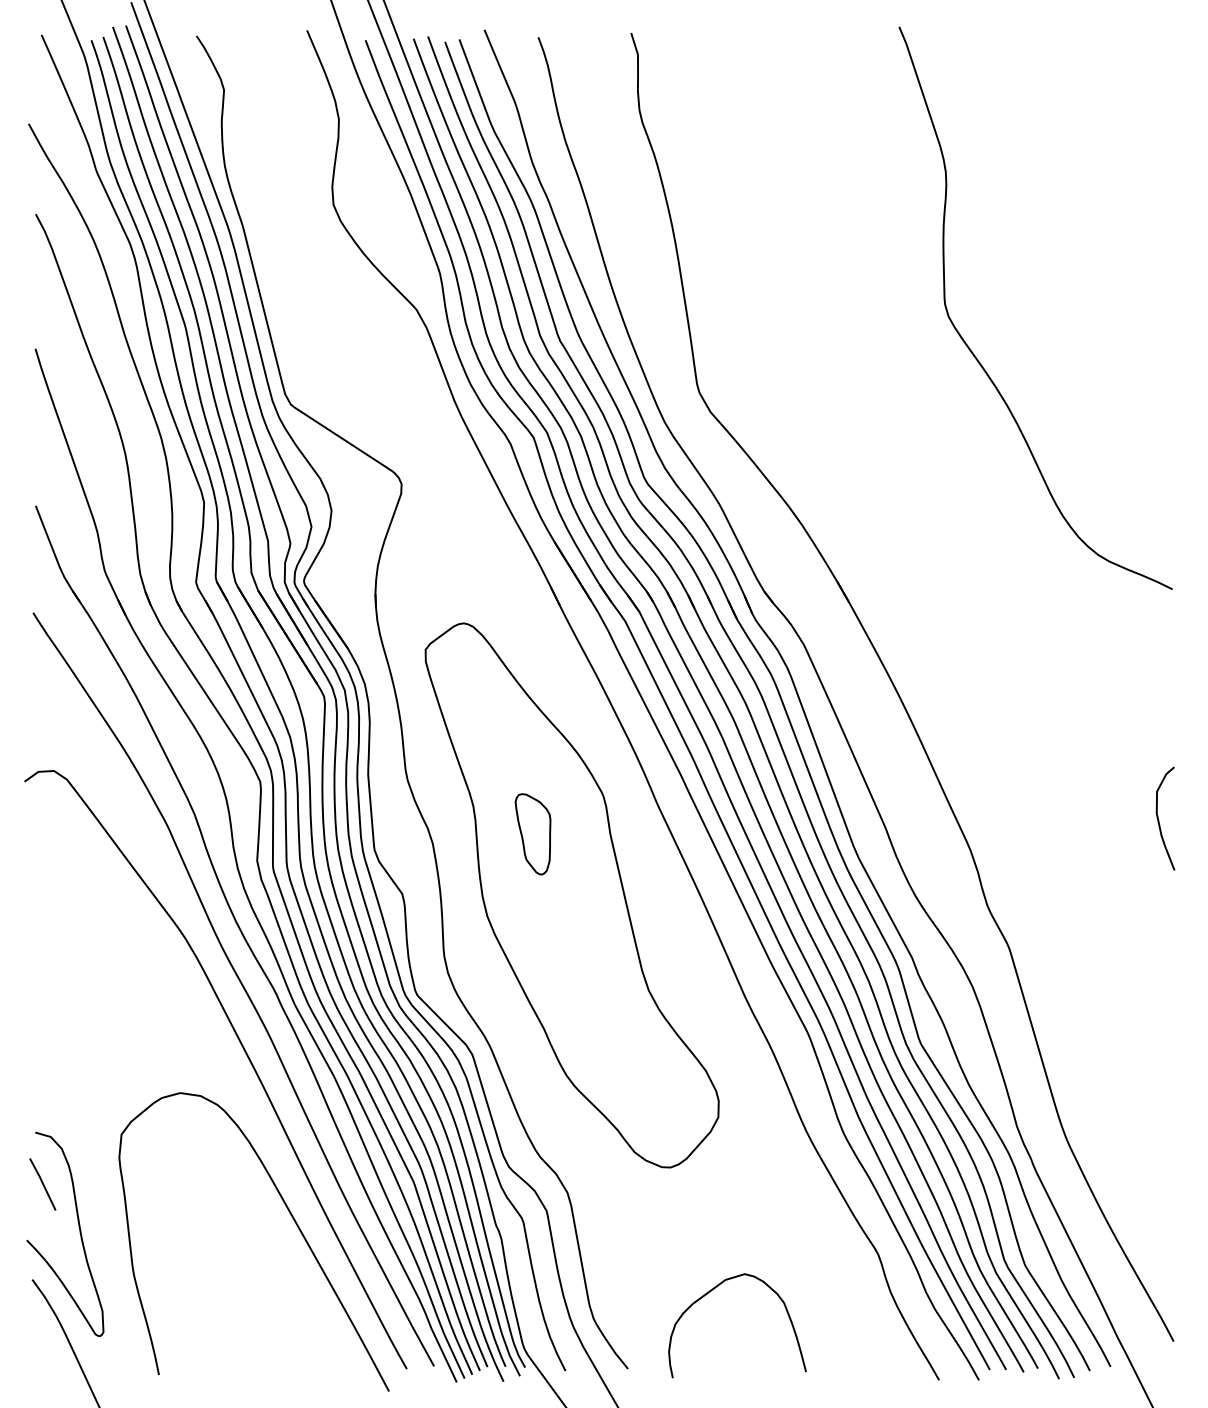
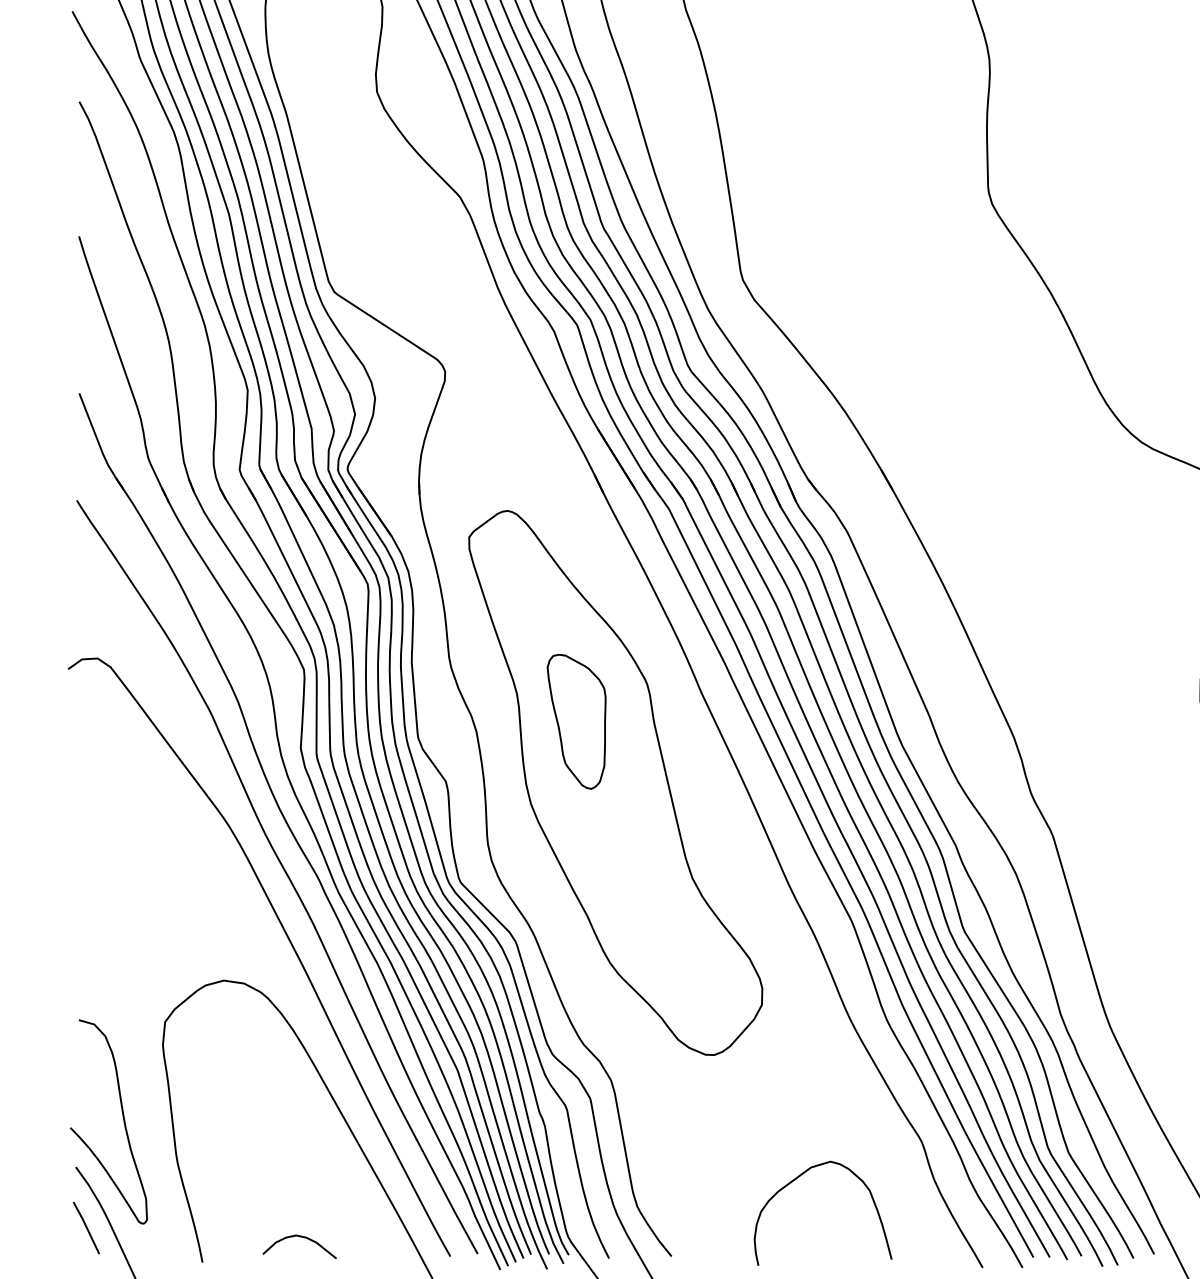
part: (532, 834) -> (576, 722), size x1.67
line: (42, 1184) -> (86, 1228), moved
curve: (710, 1292) -> (796, 1180), moved
curve: (258, 1350) -> (302, 1238), added

